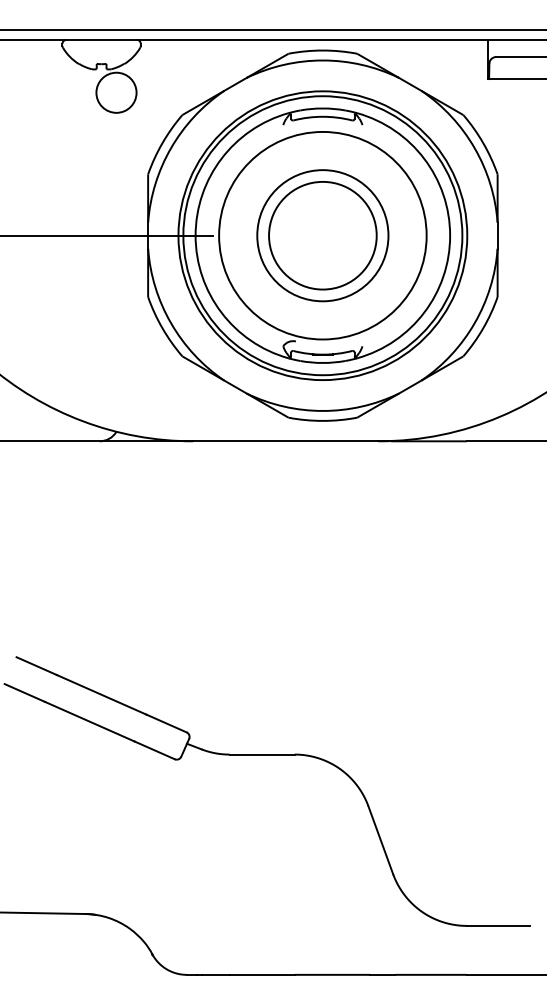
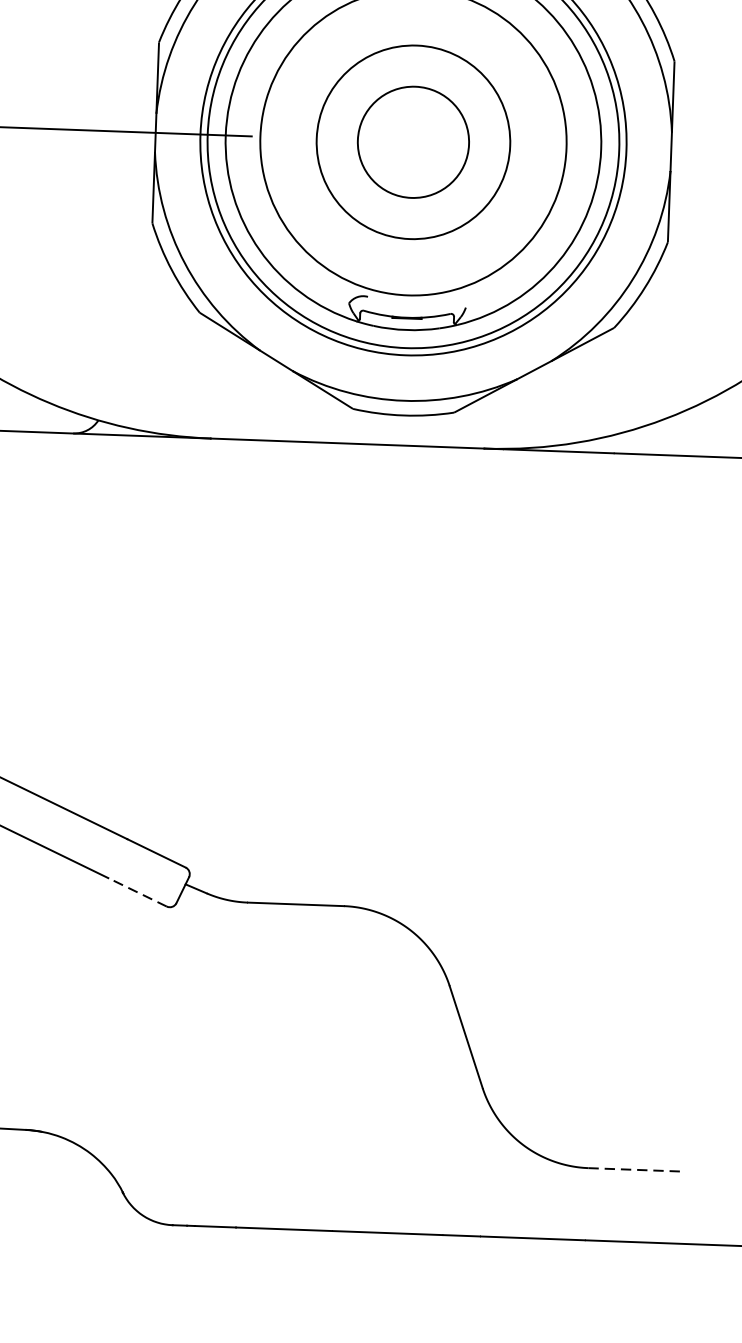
circle: (322, 235) -> (412, 141), size x0.7
line: (154, 750) -> (137, 892), solid -> dashed
line: (498, 925) -> (635, 1169), solid -> dashed

